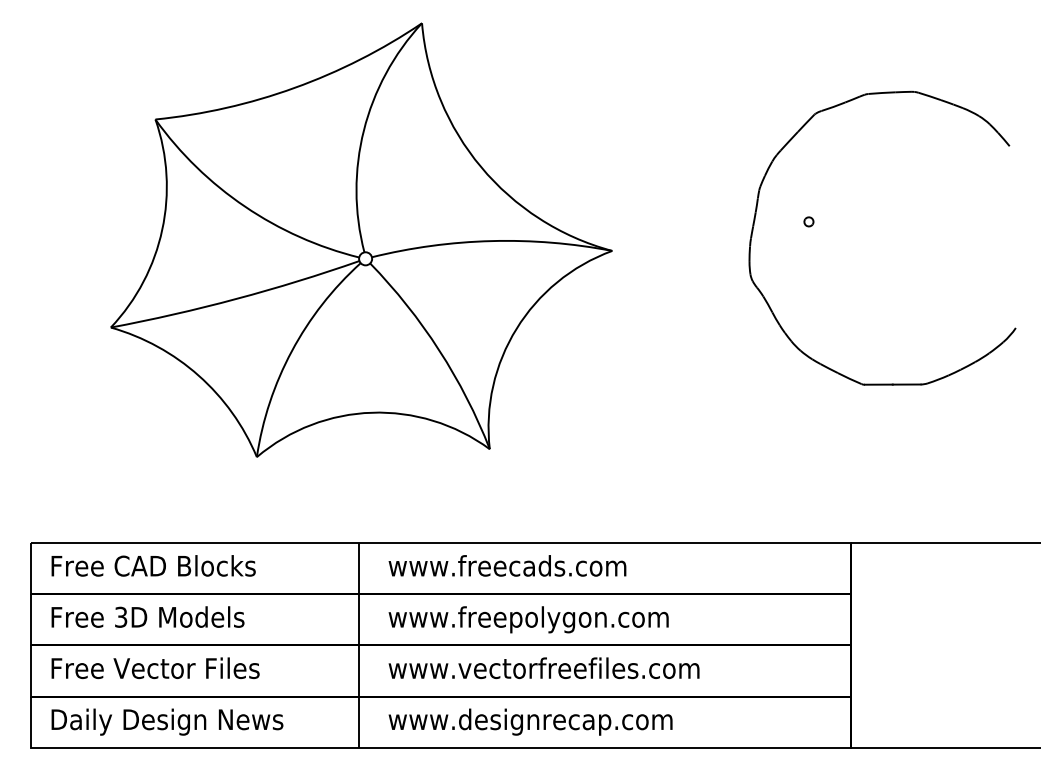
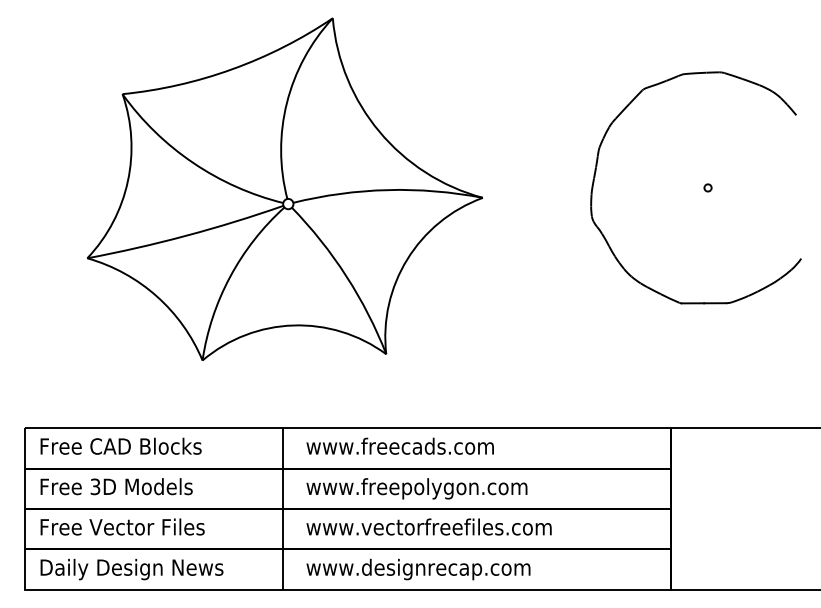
part: (808, 221) -> (707, 187), moved

